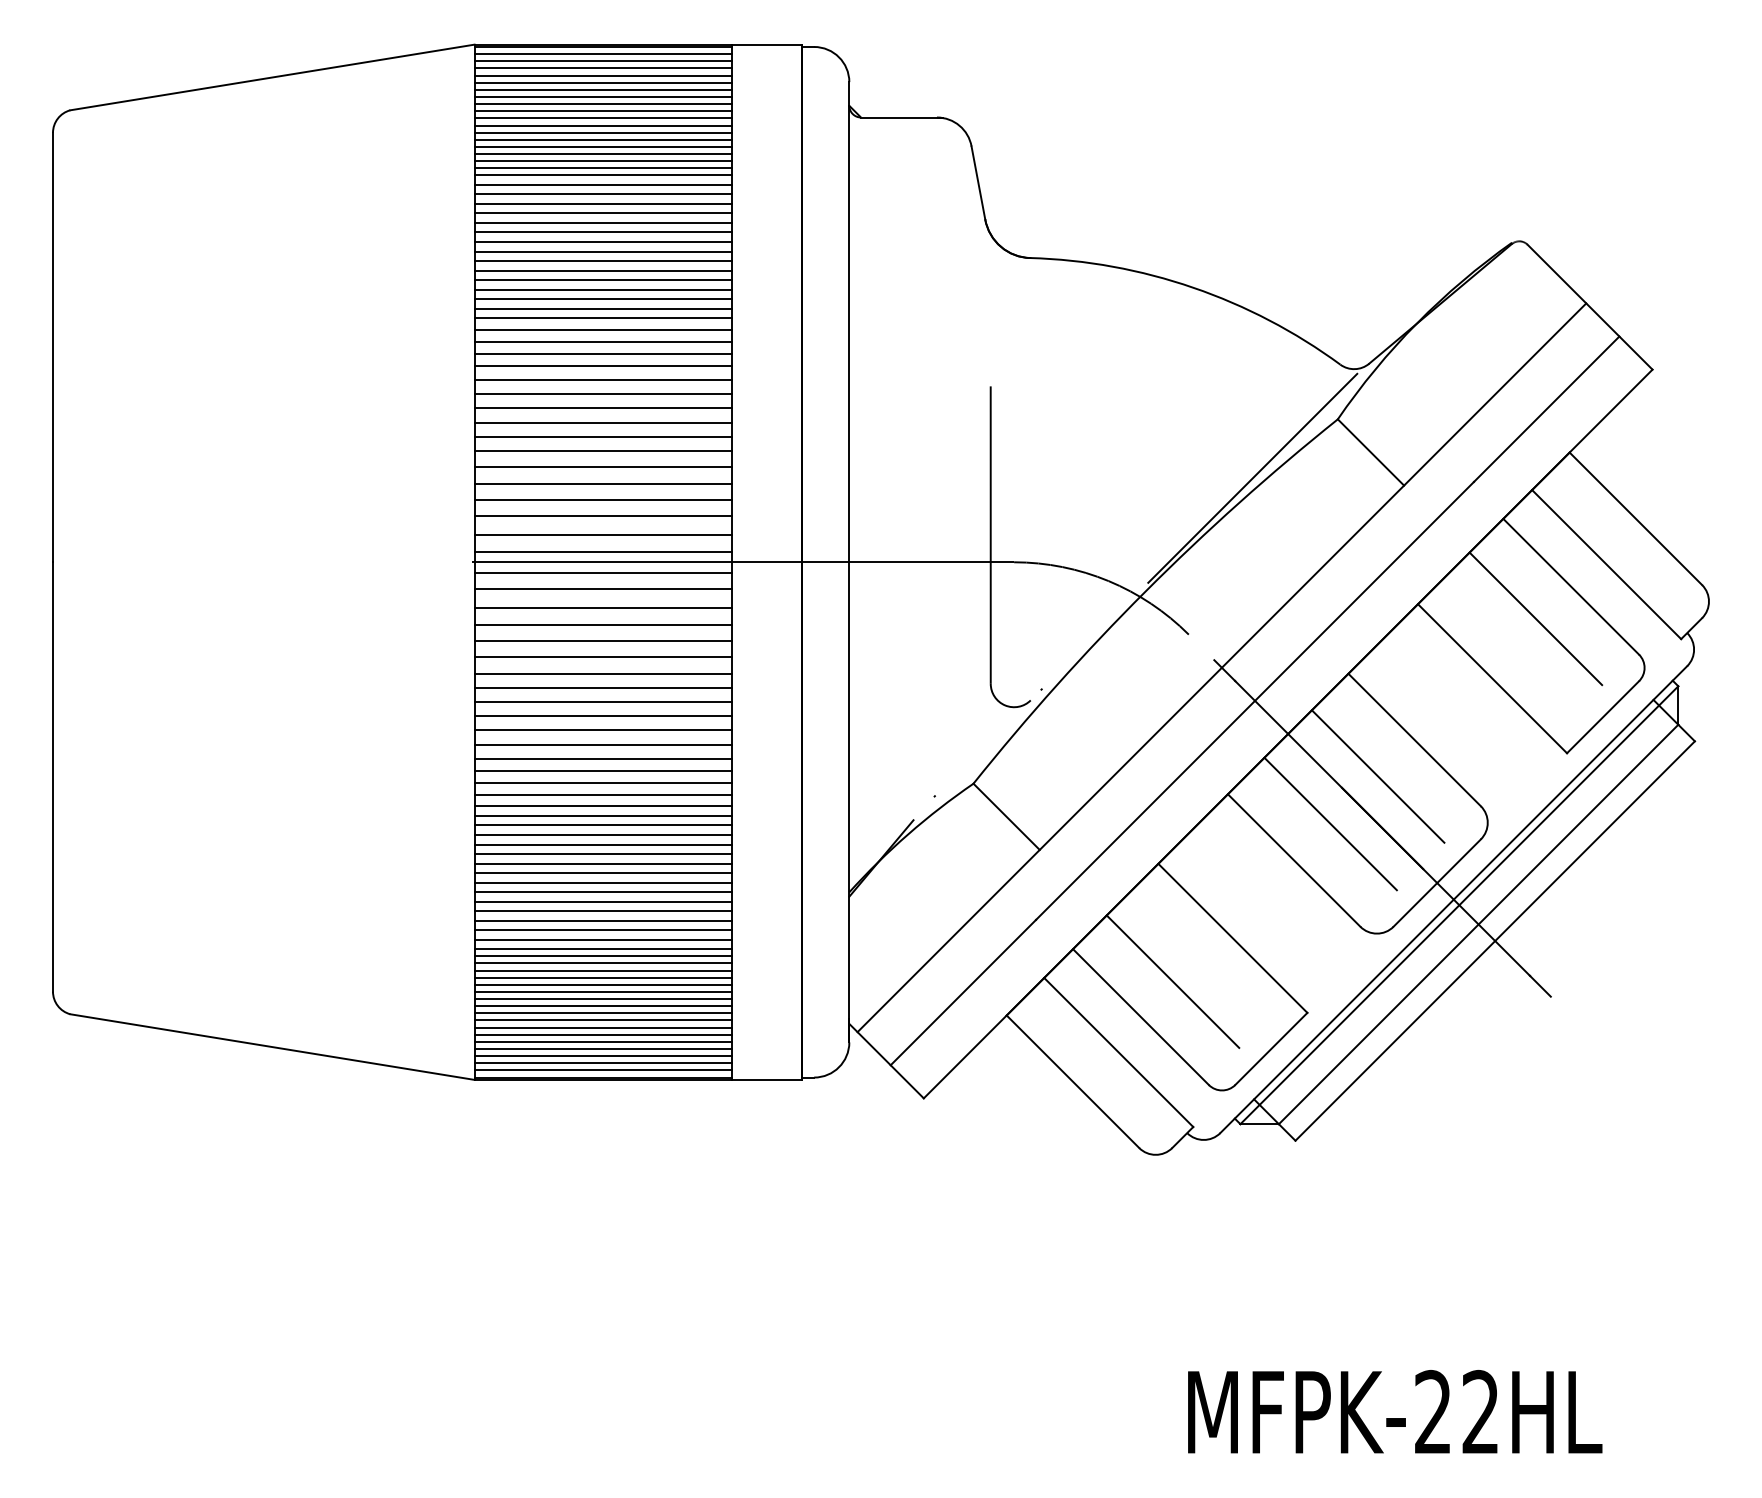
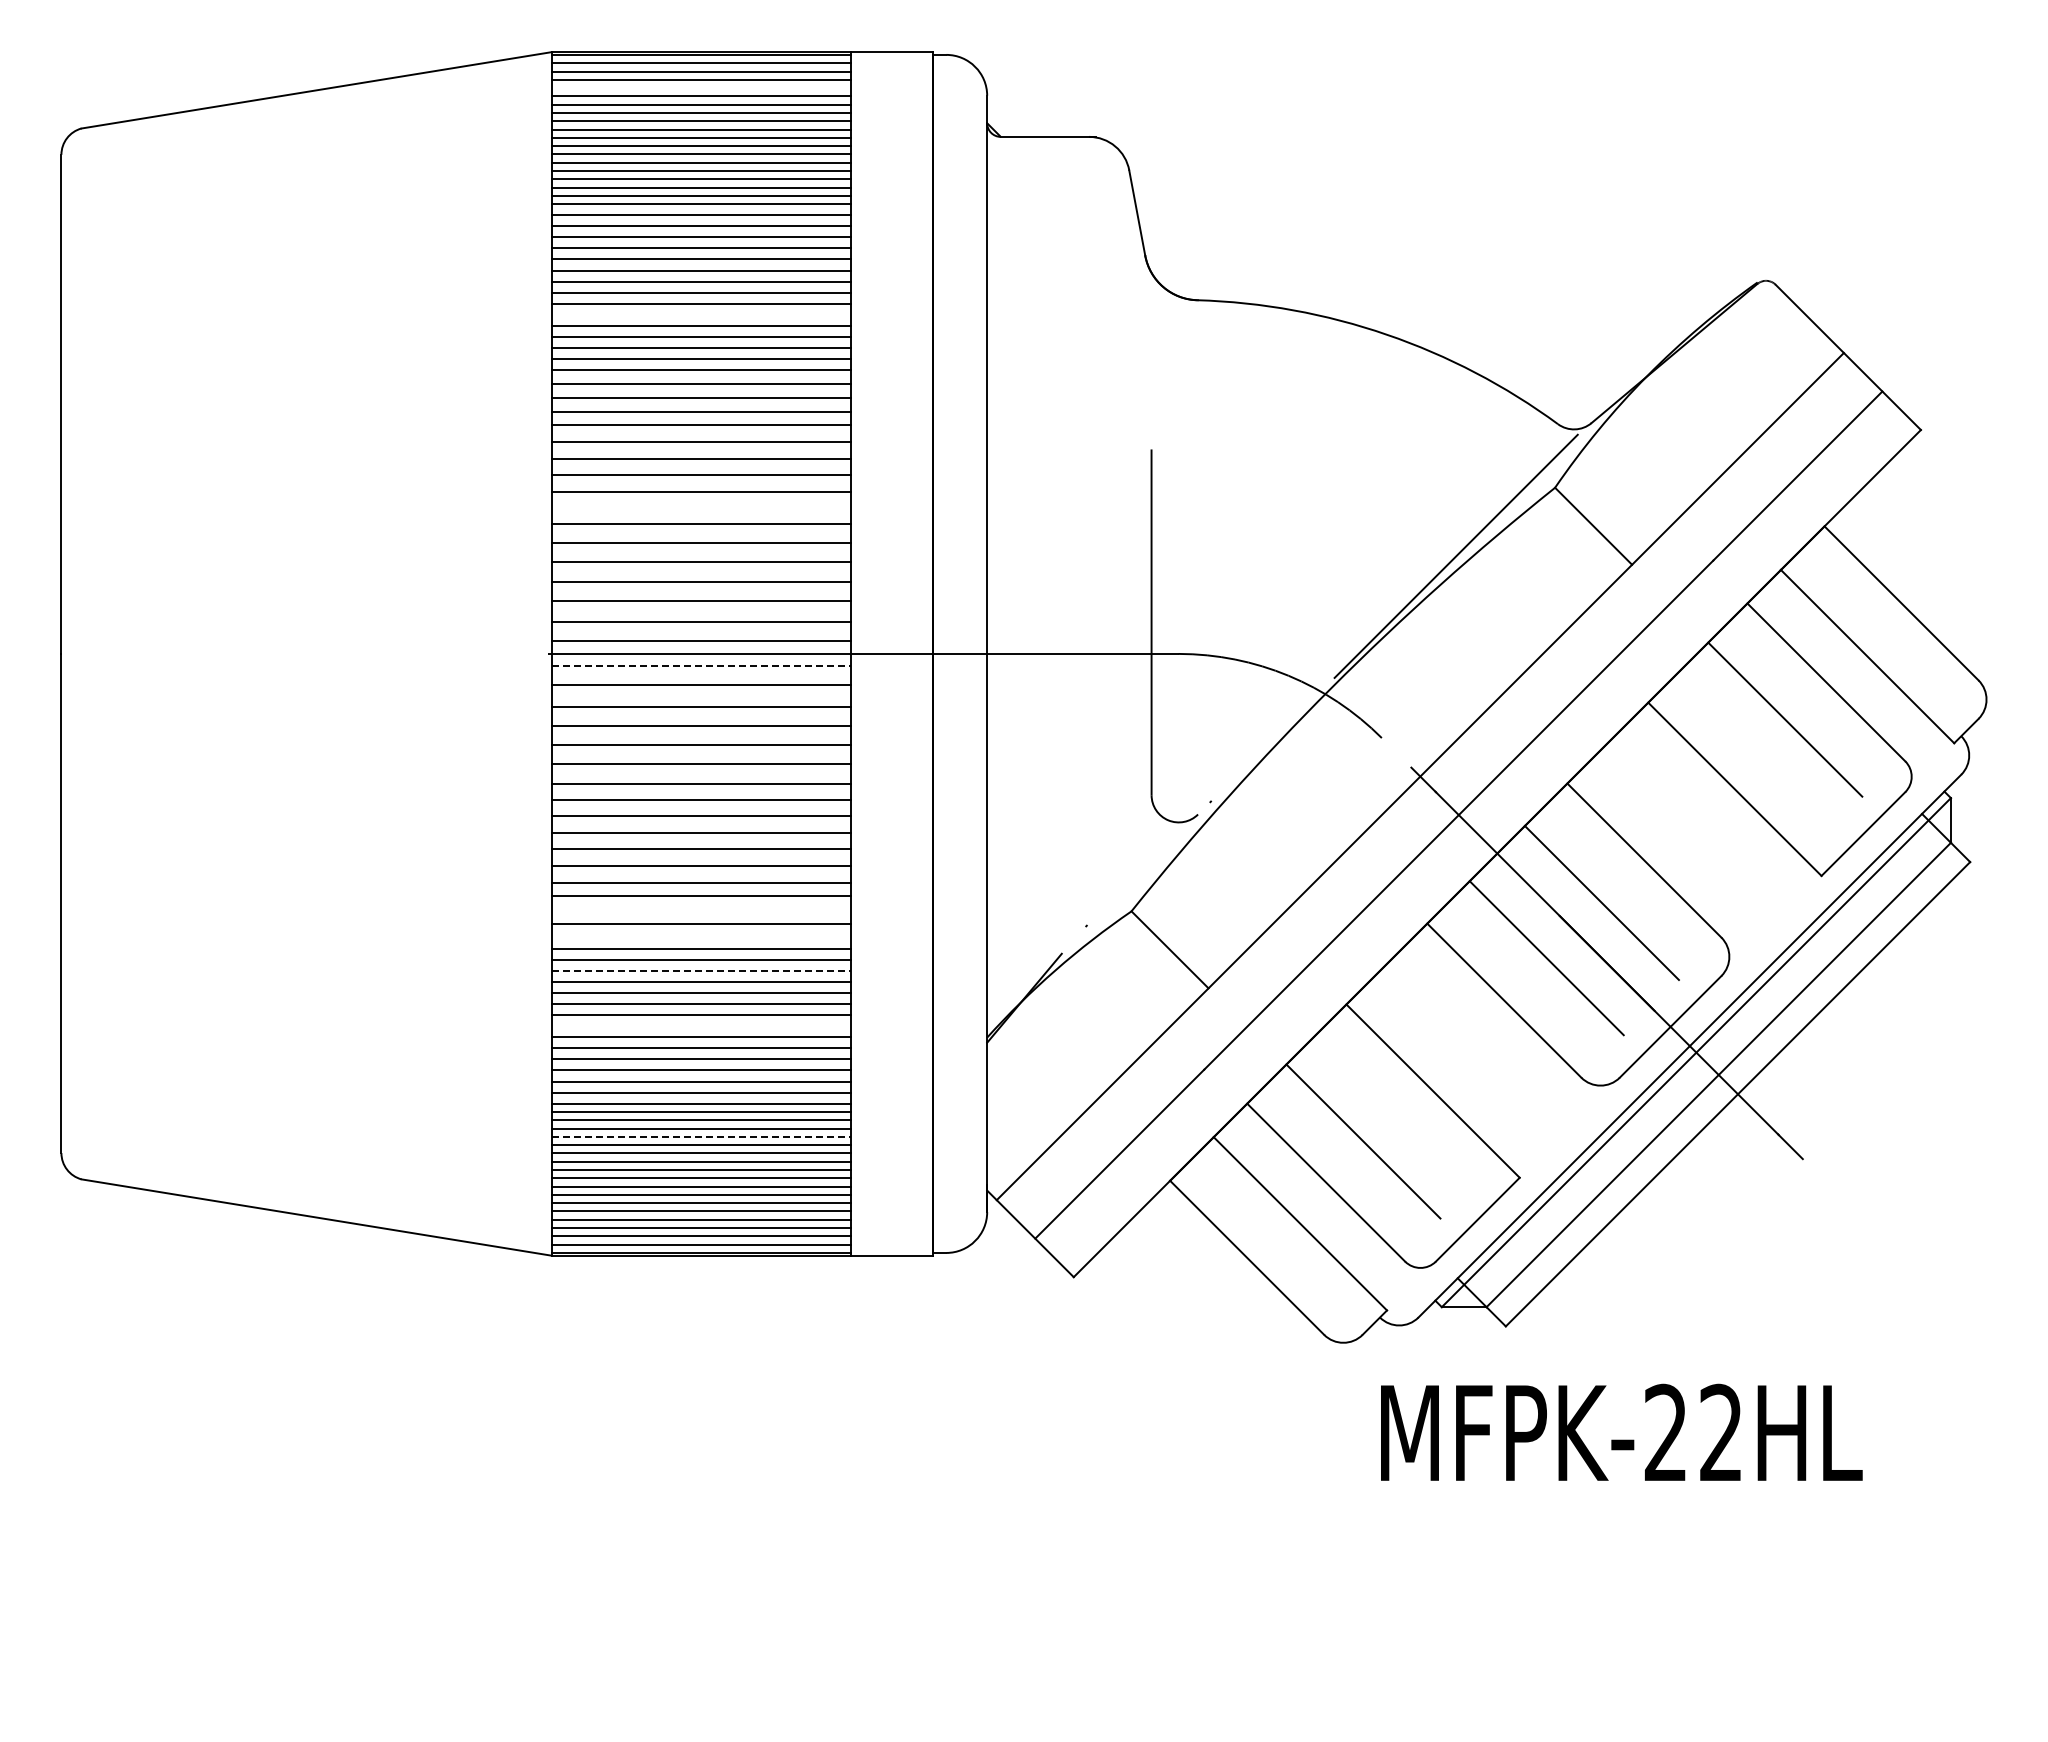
line: (603, 75) -> (701, 88), removed
line: (603, 270) -> (701, 314), removed
line: (603, 437) -> (701, 508), removed
line: (603, 573) -> (701, 666), solid -> dashed
line: (603, 782) -> (701, 910), removed
line: (603, 806) -> (701, 937), removed
line: (603, 834) -> (701, 970), solid -> dashed
line: (603, 882) -> (701, 1026), removed
line: (603, 977) -> (701, 1136), solid -> dashed
text: (1394, 1410) -> (1621, 1431), moved

